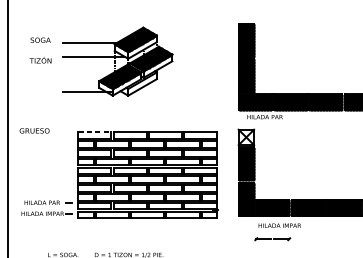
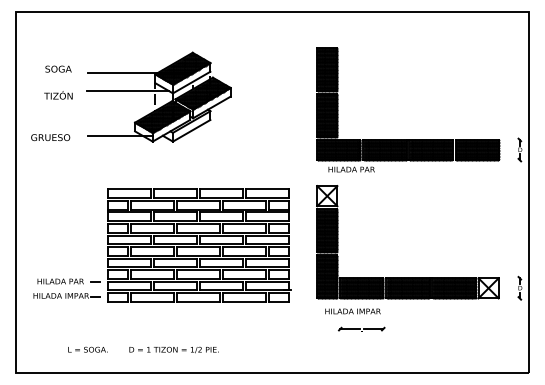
text: (34, 130) -> (50, 137), moved
line: (94, 132) -> (129, 189), dashed -> solid
text: (279, 225) -> (352, 311), moved

